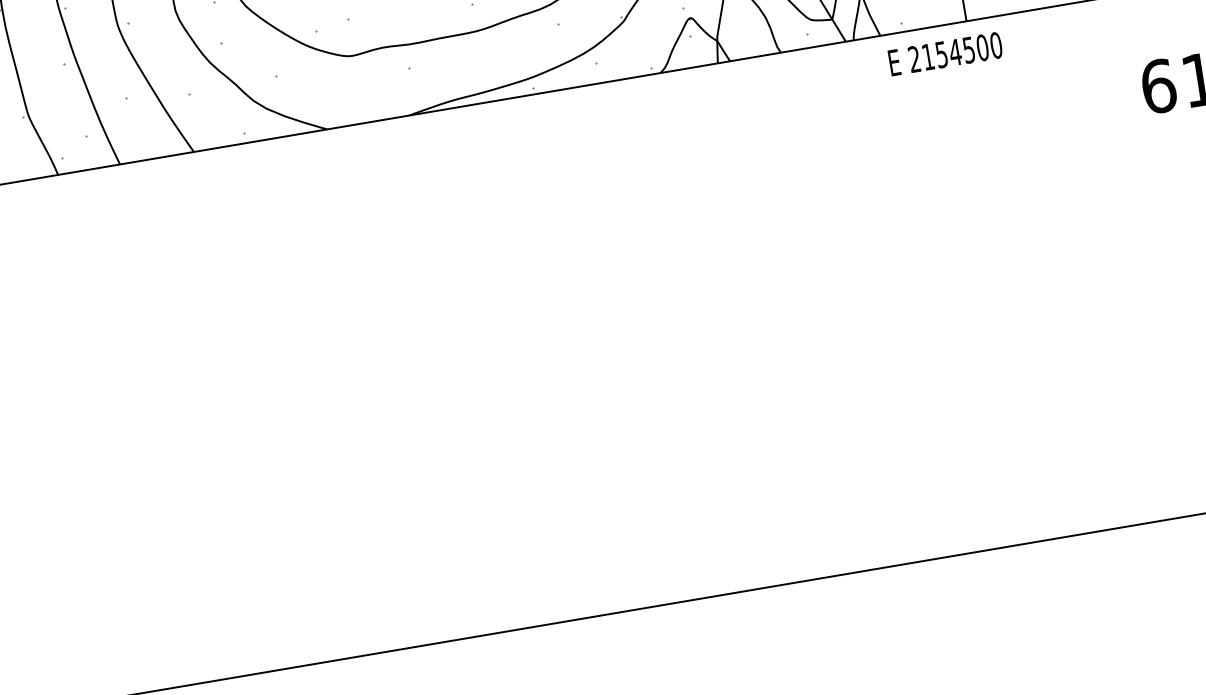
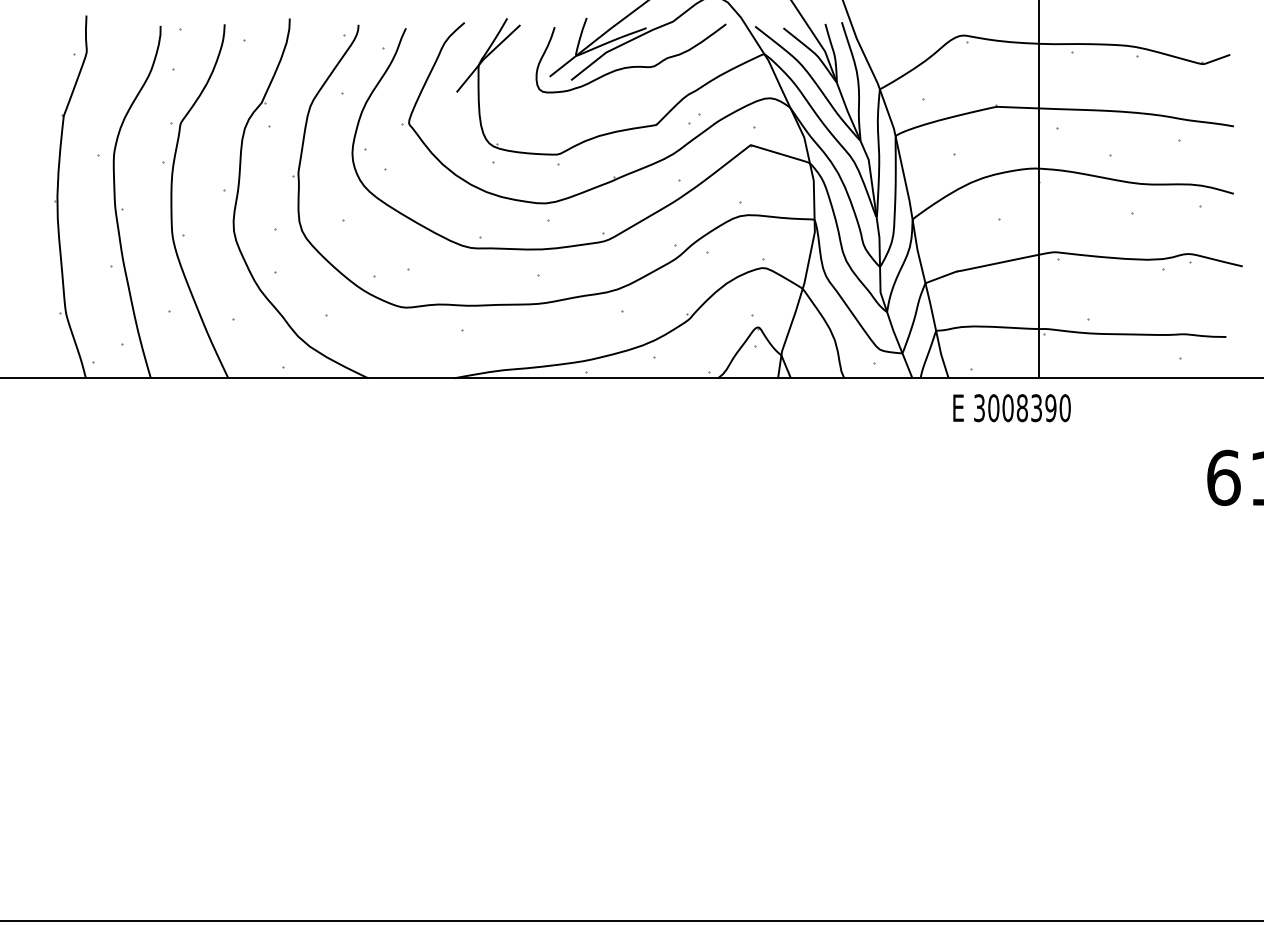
text: (948, 53) -> (1015, 408), 2154500 -> 3008390

